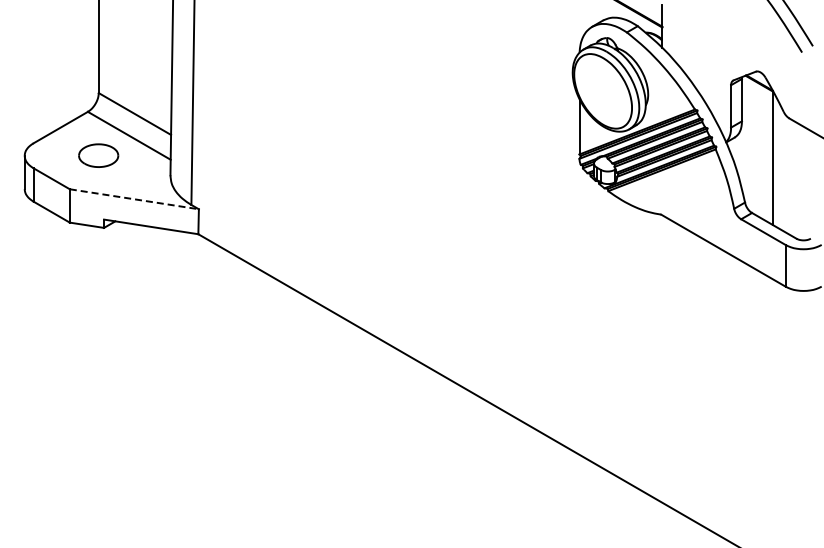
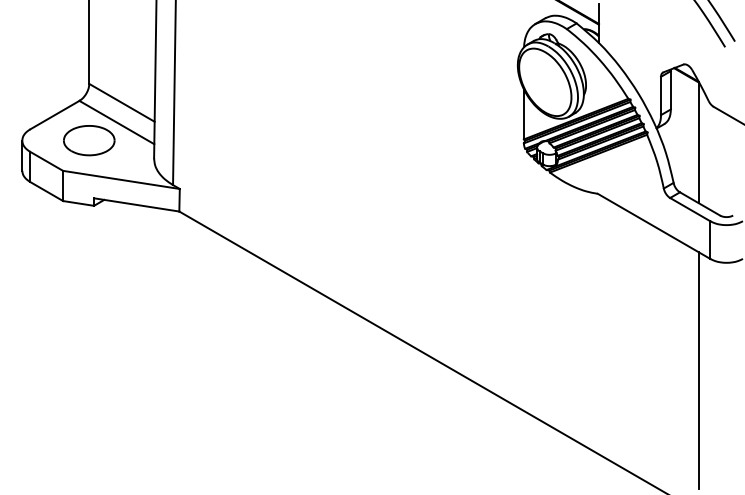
part: (98, 155) -> (89, 140), size x1.43
line: (134, 199) -> (121, 180), dashed -> solid
line: (772, 410) -> (698, 370), added

